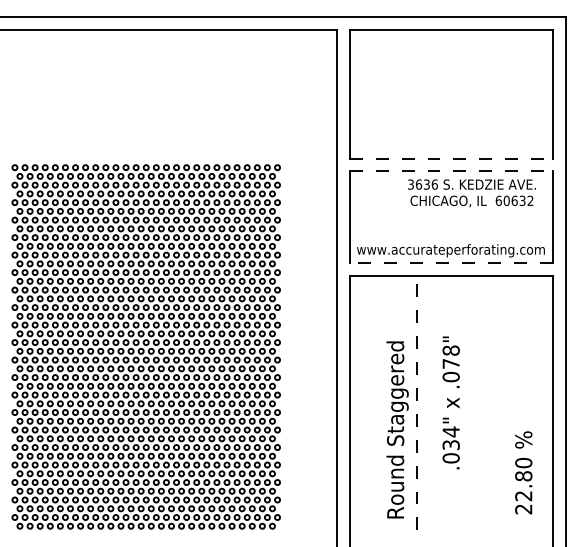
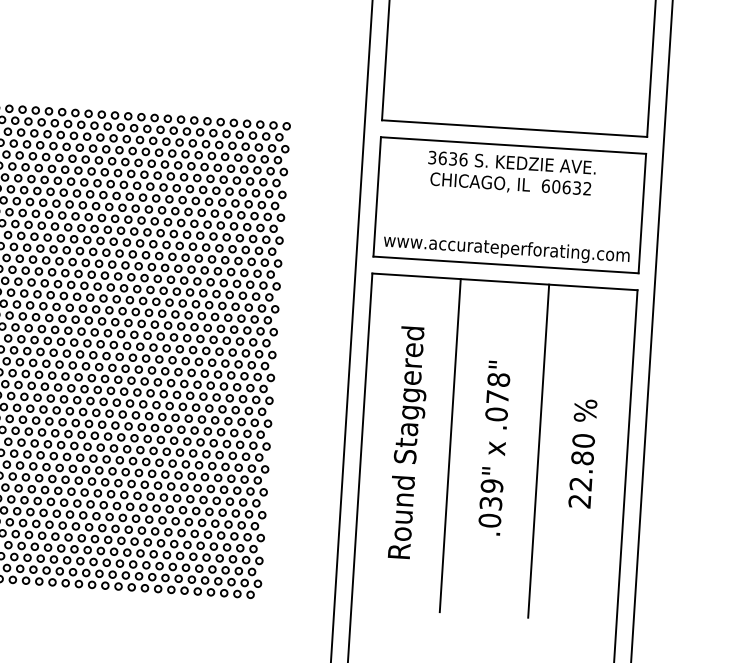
line: (451, 158) -> (515, 128), dashed -> solid
line: (451, 171) -> (513, 145), dashed -> solid
text: (471, 193) -> (510, 174), moved
line: (450, 262) -> (505, 264), dashed -> solid
line: (417, 402) -> (450, 444), dashed -> solid
line: (484, 402) -> (538, 450), added
text: (397, 429) -> (408, 442), moved
text: (450, 431) -> (491, 485), .034" -> .039"
text: (523, 472) -> (582, 453), moved

